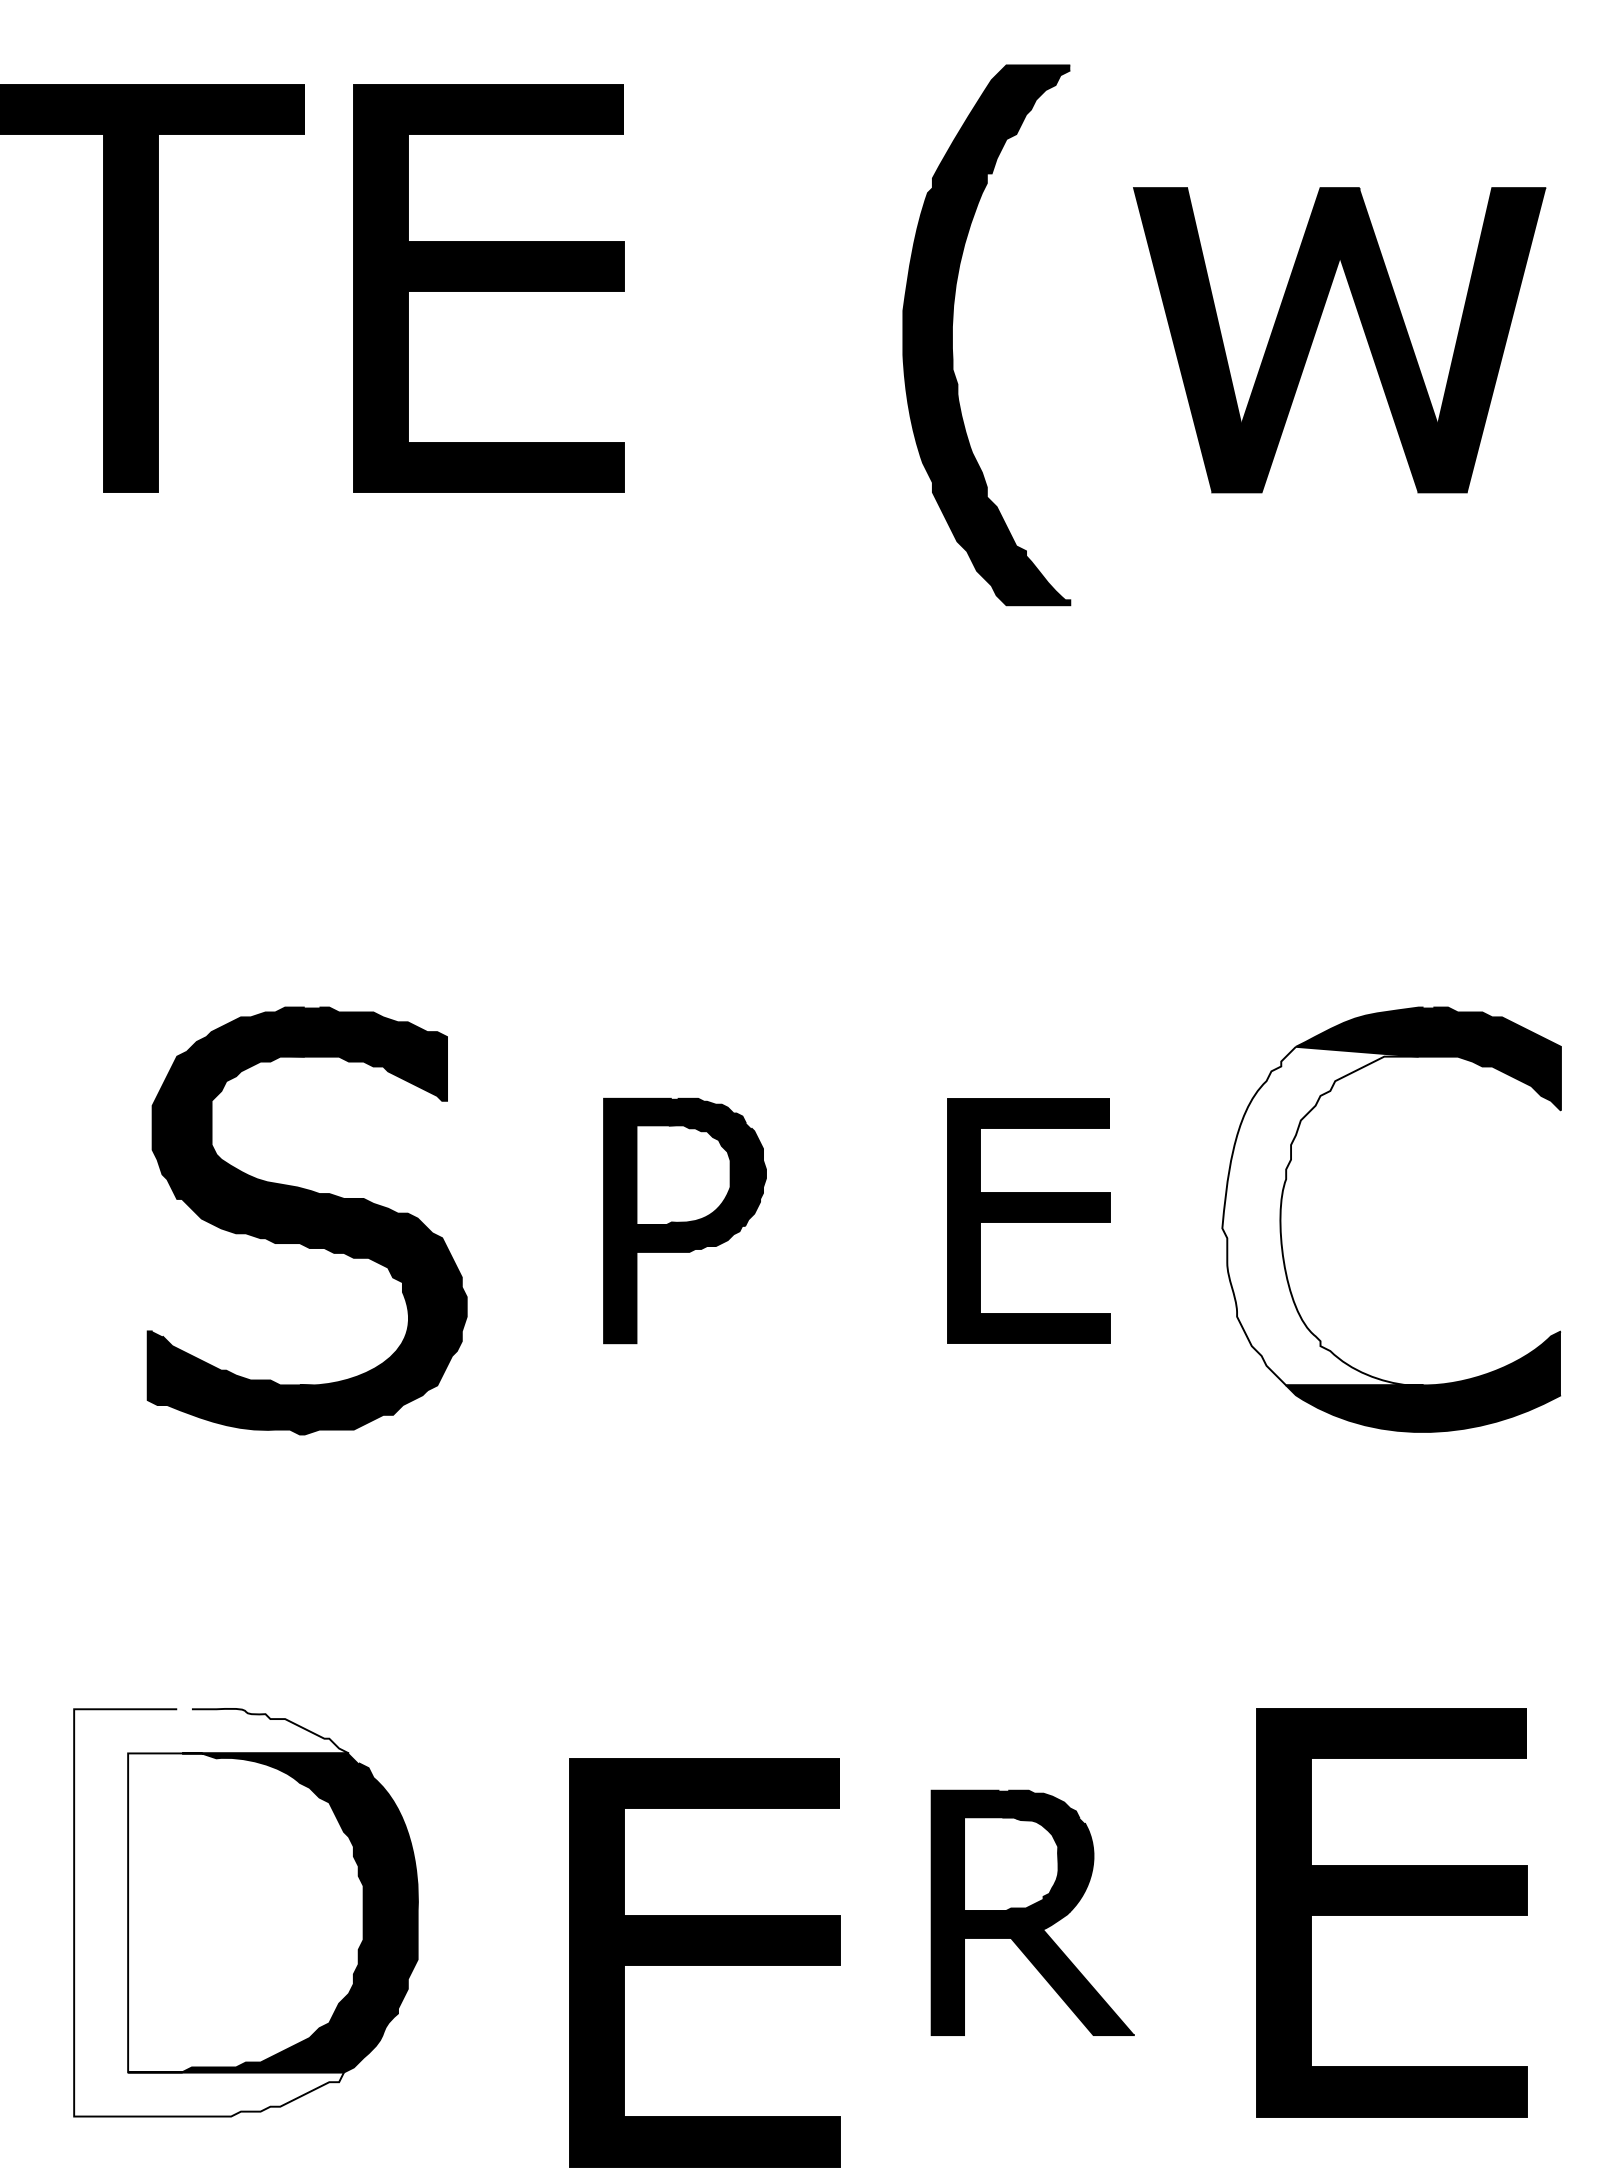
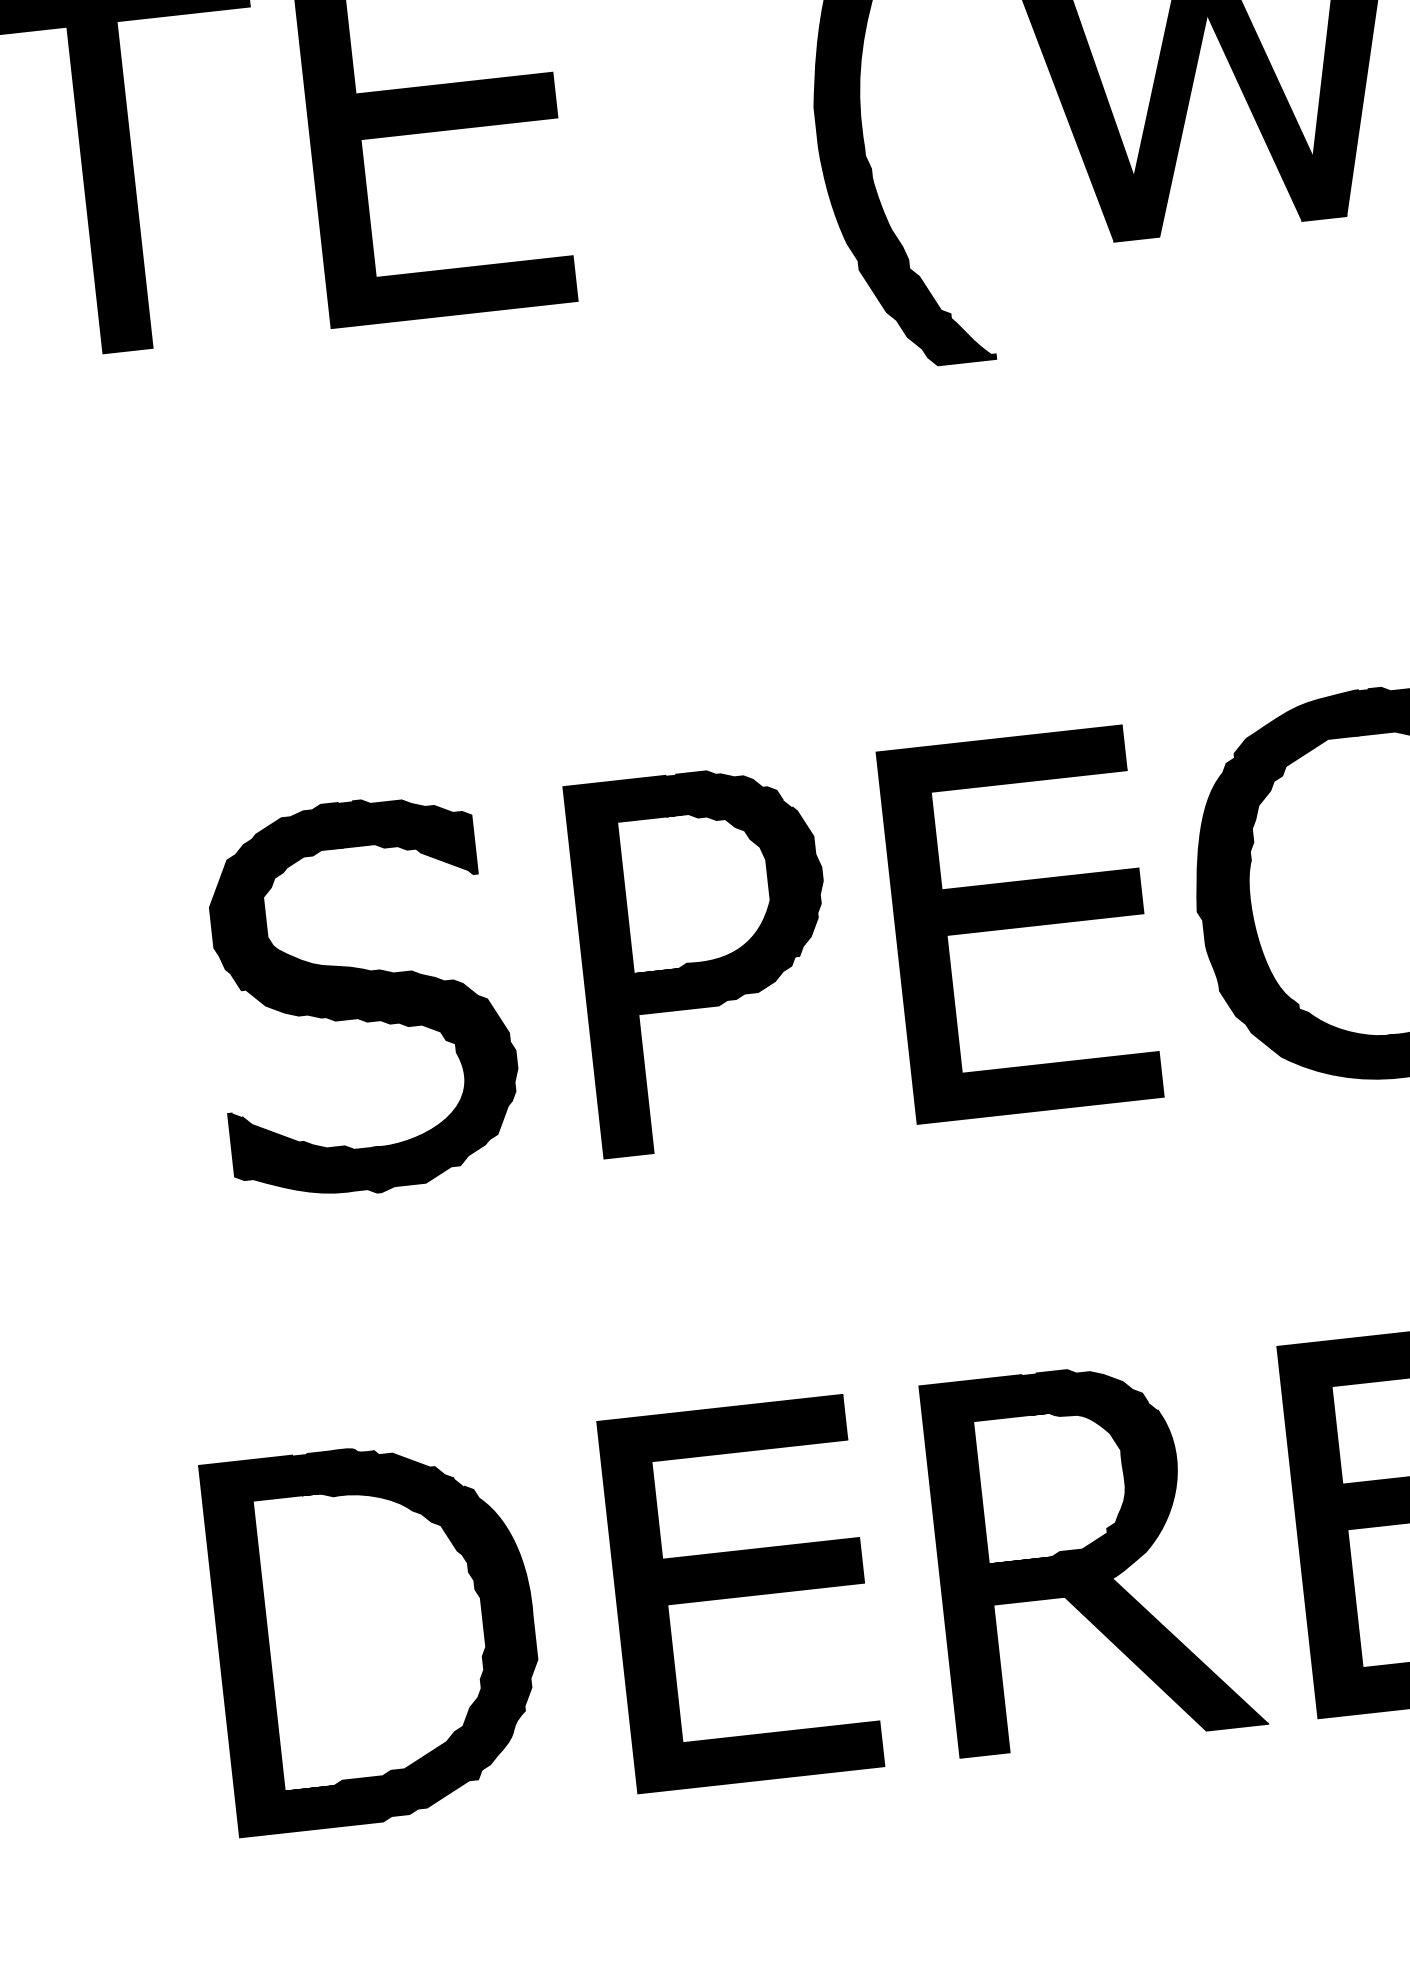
fill: (1322, 1215) -> (1287, 890), added
part: (684, 1220) -> (706, 958), size x1.67
part: (1028, 1220) -> (1020, 924), size x1.67
fill: (211, 1912) -> (344, 1637), added
part: (1032, 1912) -> (1093, 1554), size x1.67
part: (704, 1962) -> (740, 1593), moved

